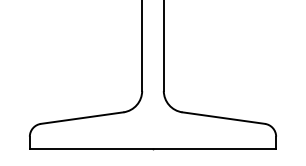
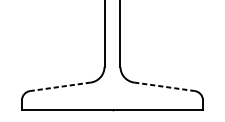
line: (82, 118) -> (60, 87), solid -> dashed
line: (223, 118) -> (164, 87), solid -> dashed

